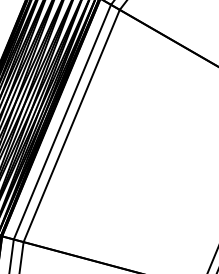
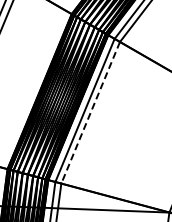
line: (71, 125) -> (90, 112), solid -> dashed

